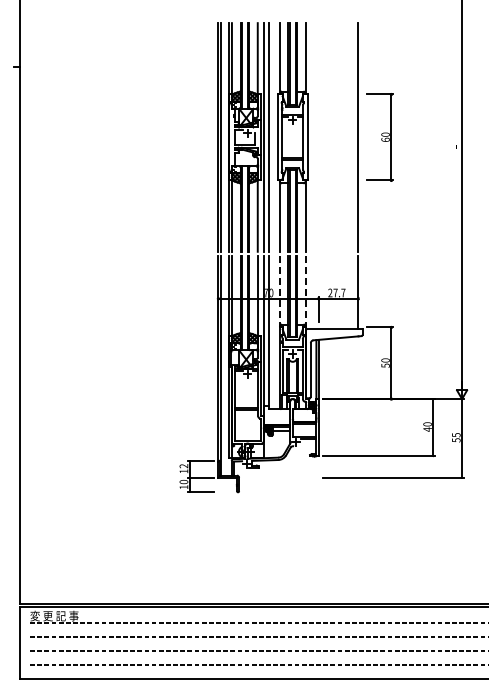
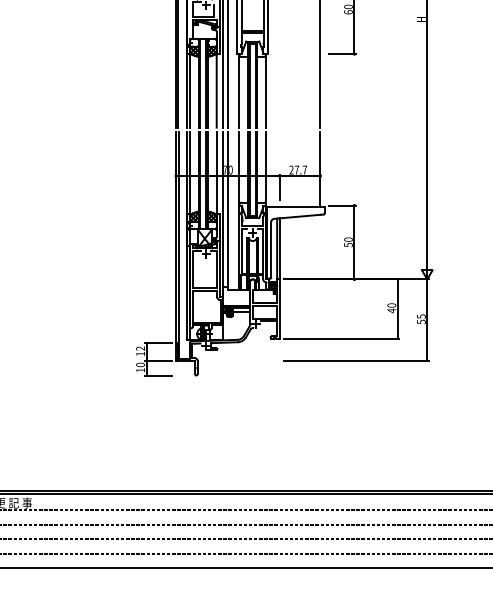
line: (279, 291) -> (239, 168), dashed -> solid
line: (305, 291) -> (265, 168), dashed -> solid

